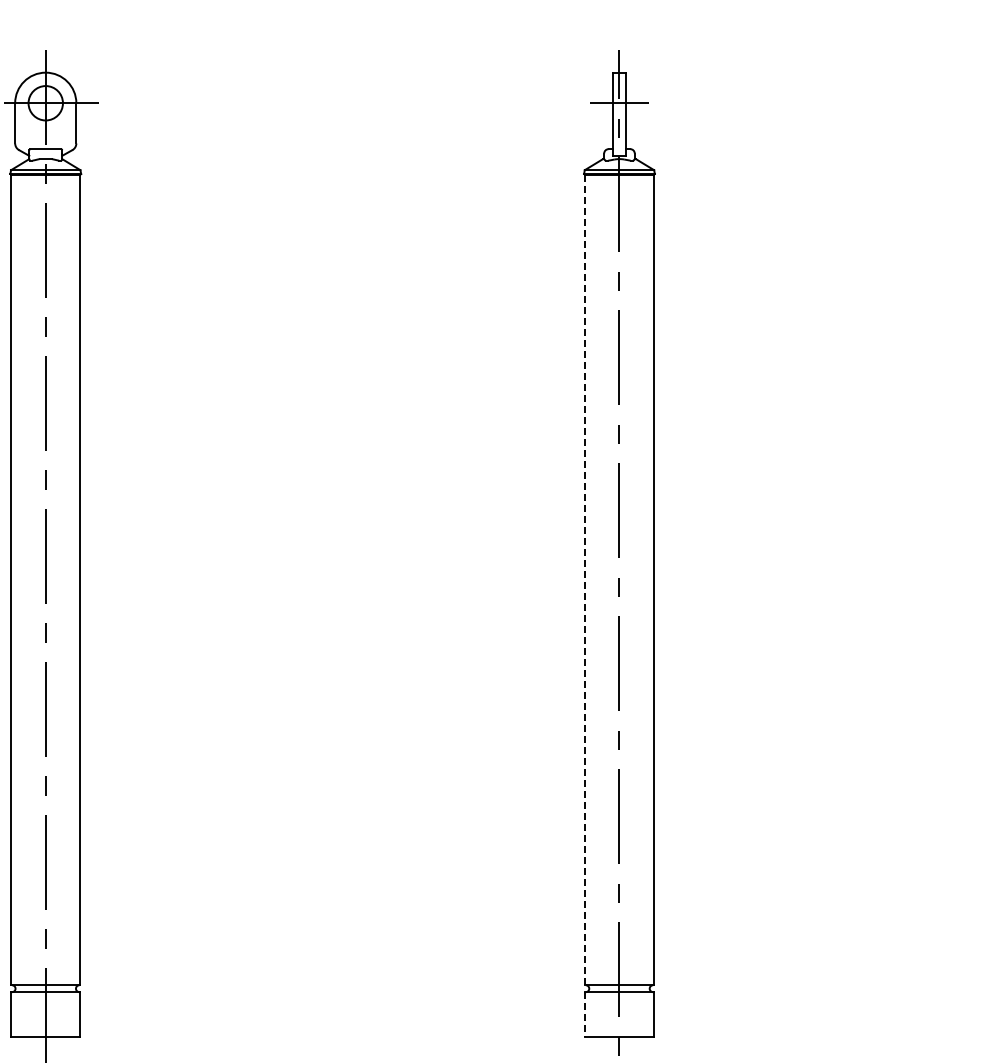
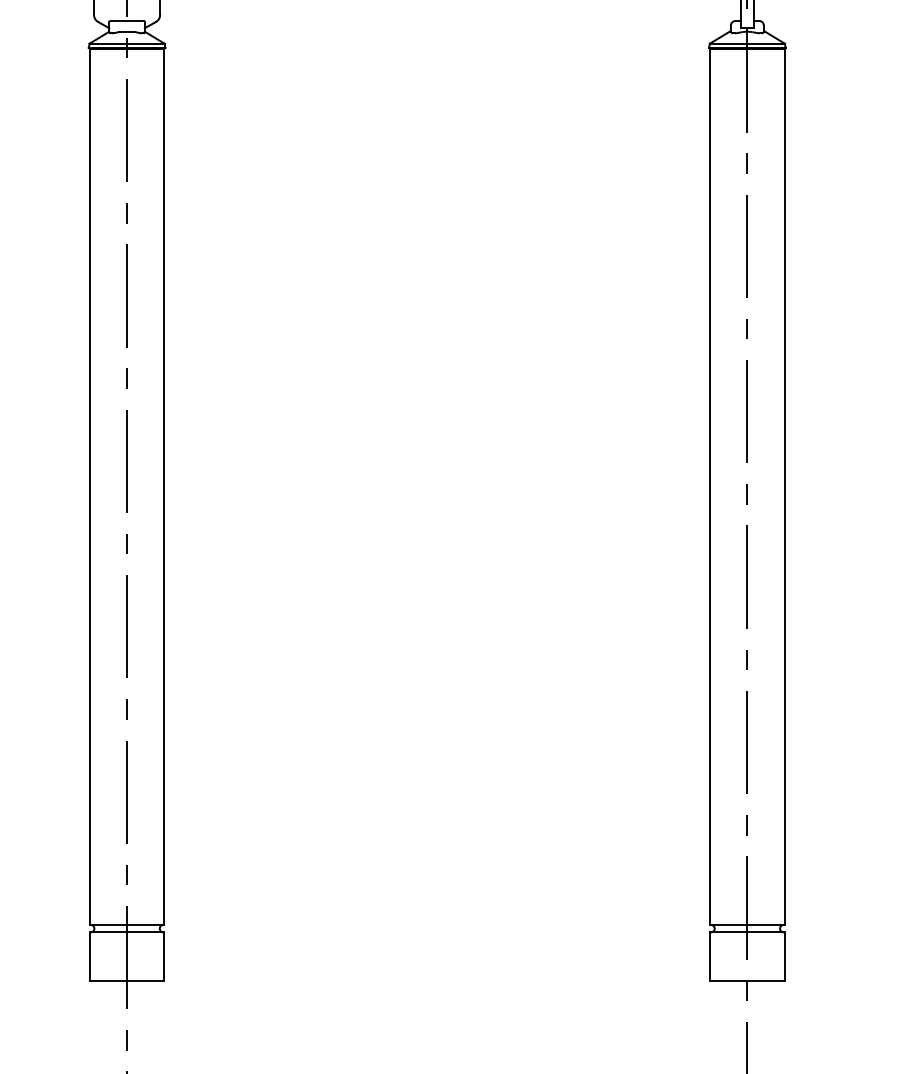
line: (585, 580) -> (710, 487), dashed -> solid
line: (585, 1015) -> (710, 957), dashed -> solid

